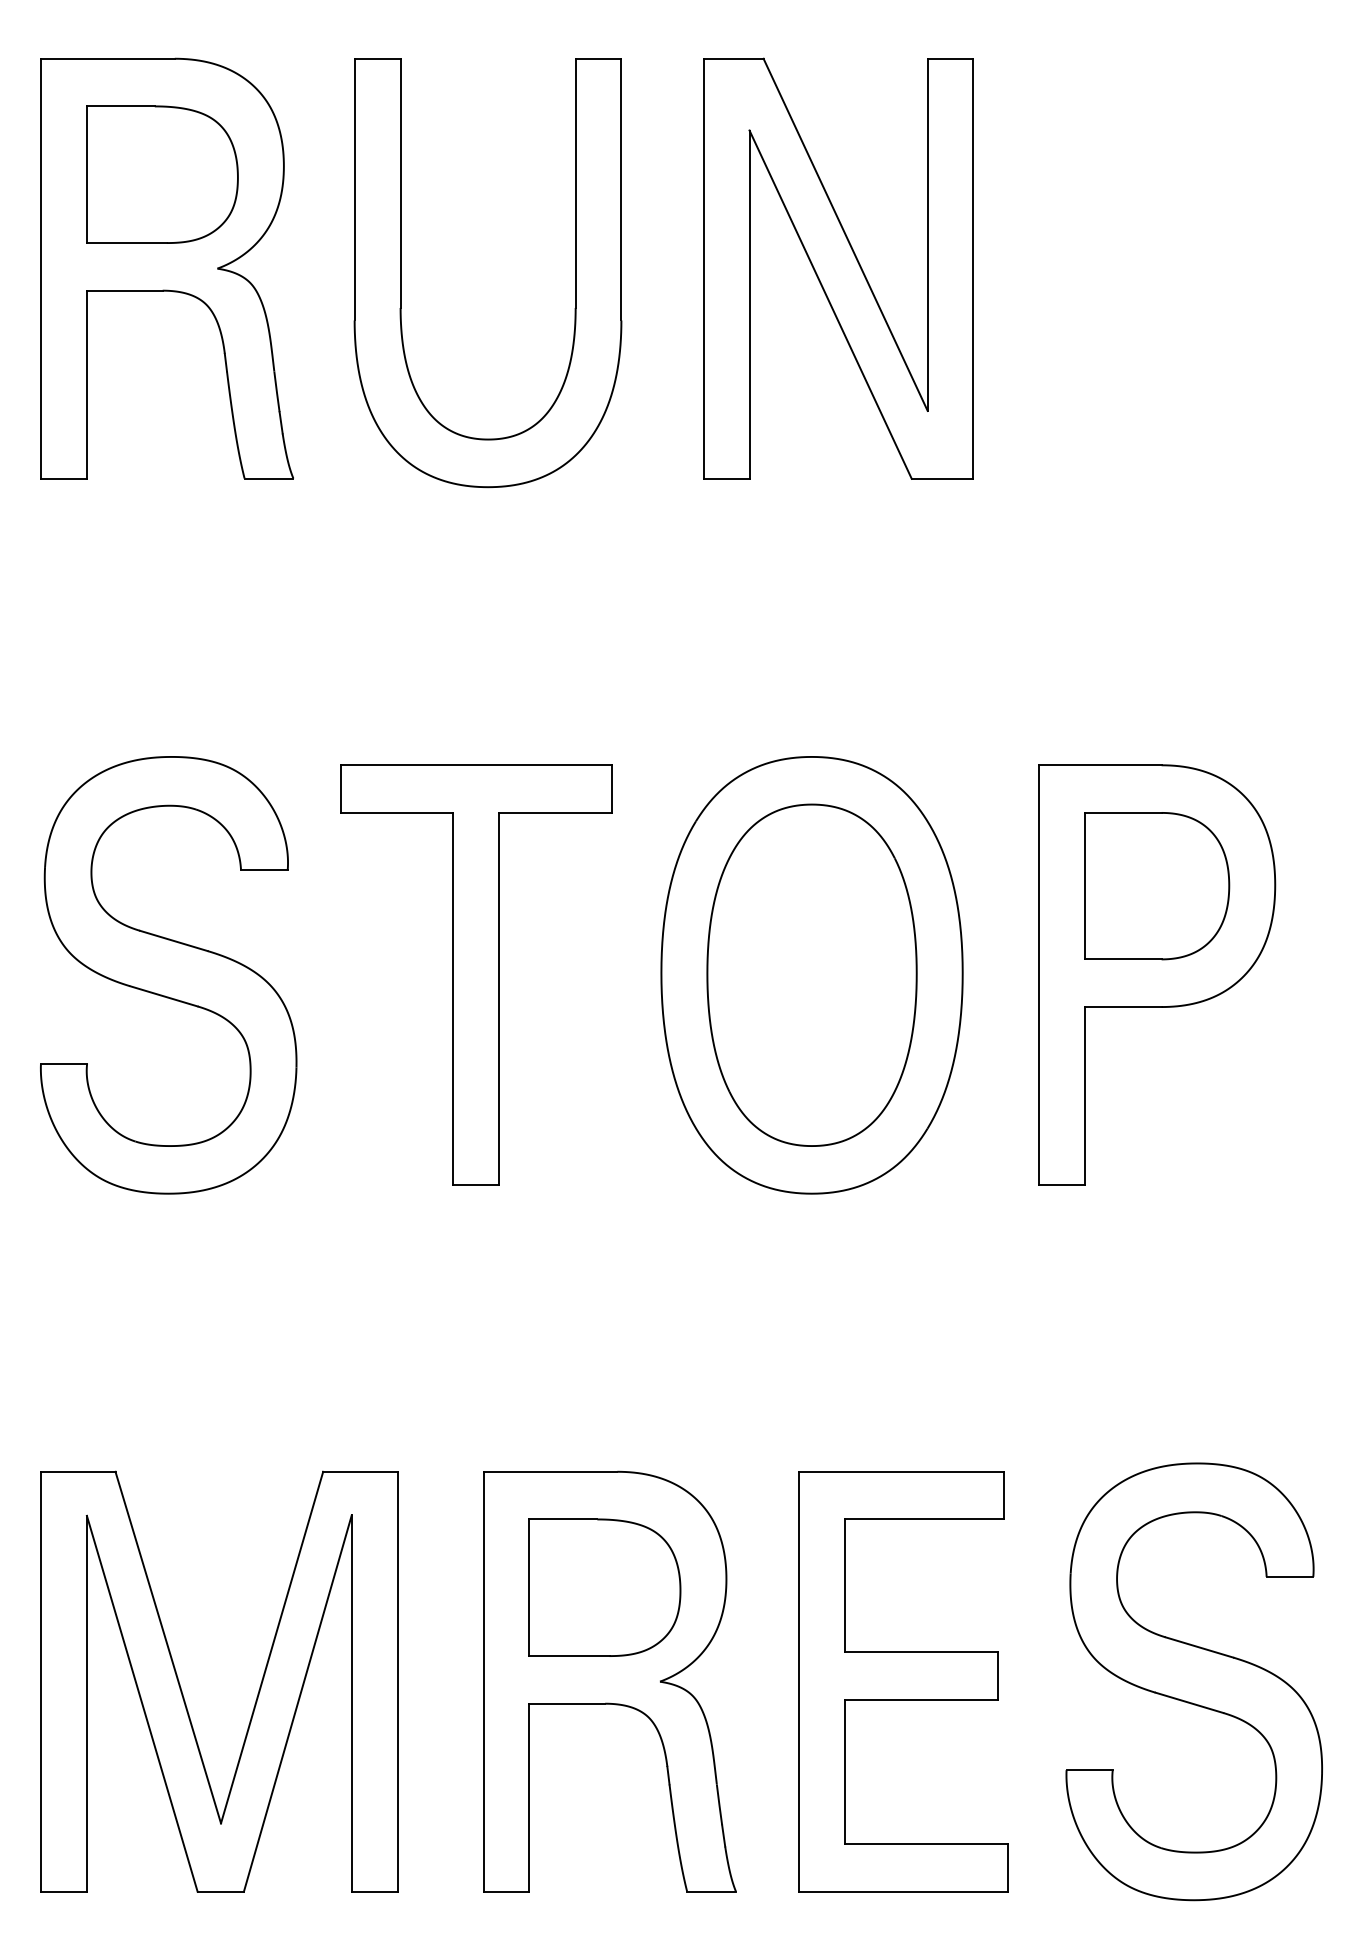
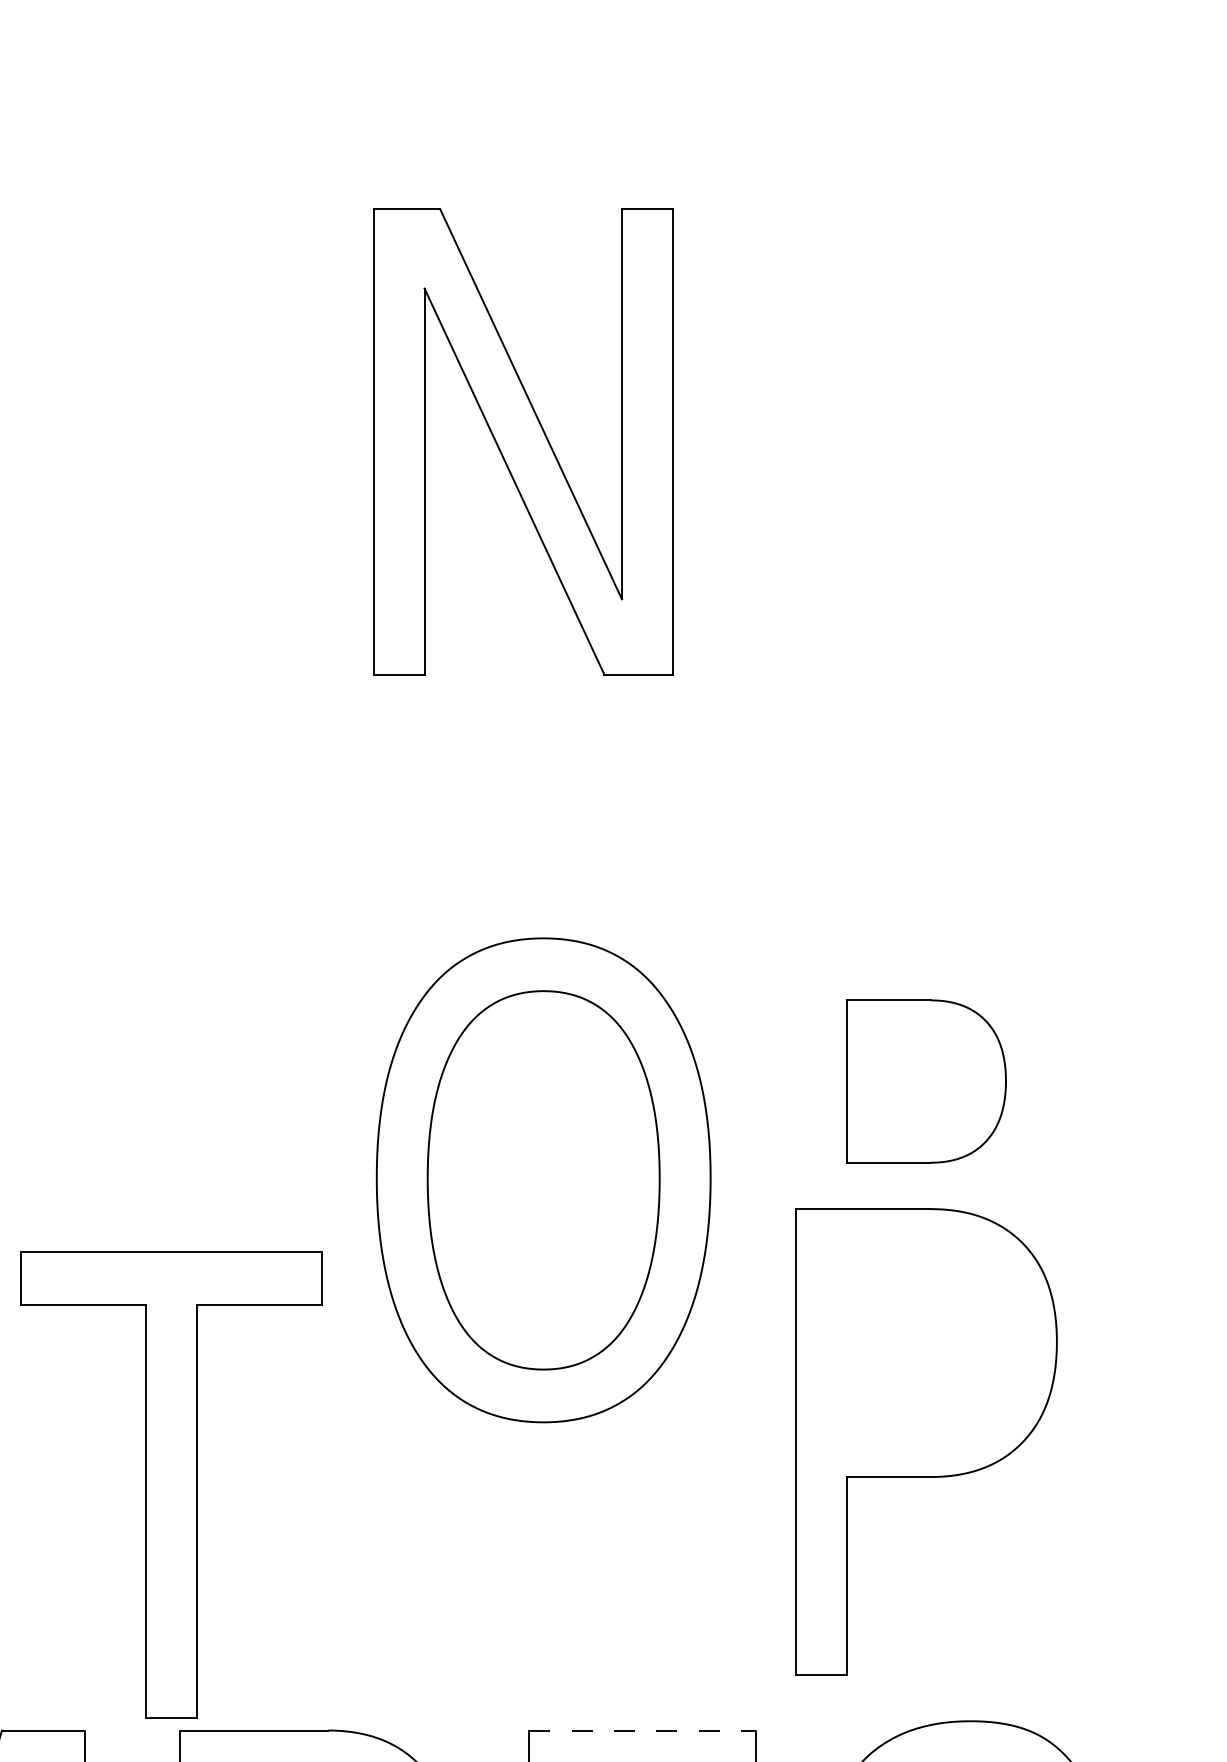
part: (838, 268) -> (523, 441), moved
part: (401, 273) -> (88, 402), removed
part: (476, 974) -> (171, 1484), moved
part: (1157, 974) -> (926, 1440), moved
line: (902, 1471) -> (643, 1730), solid -> dashed

